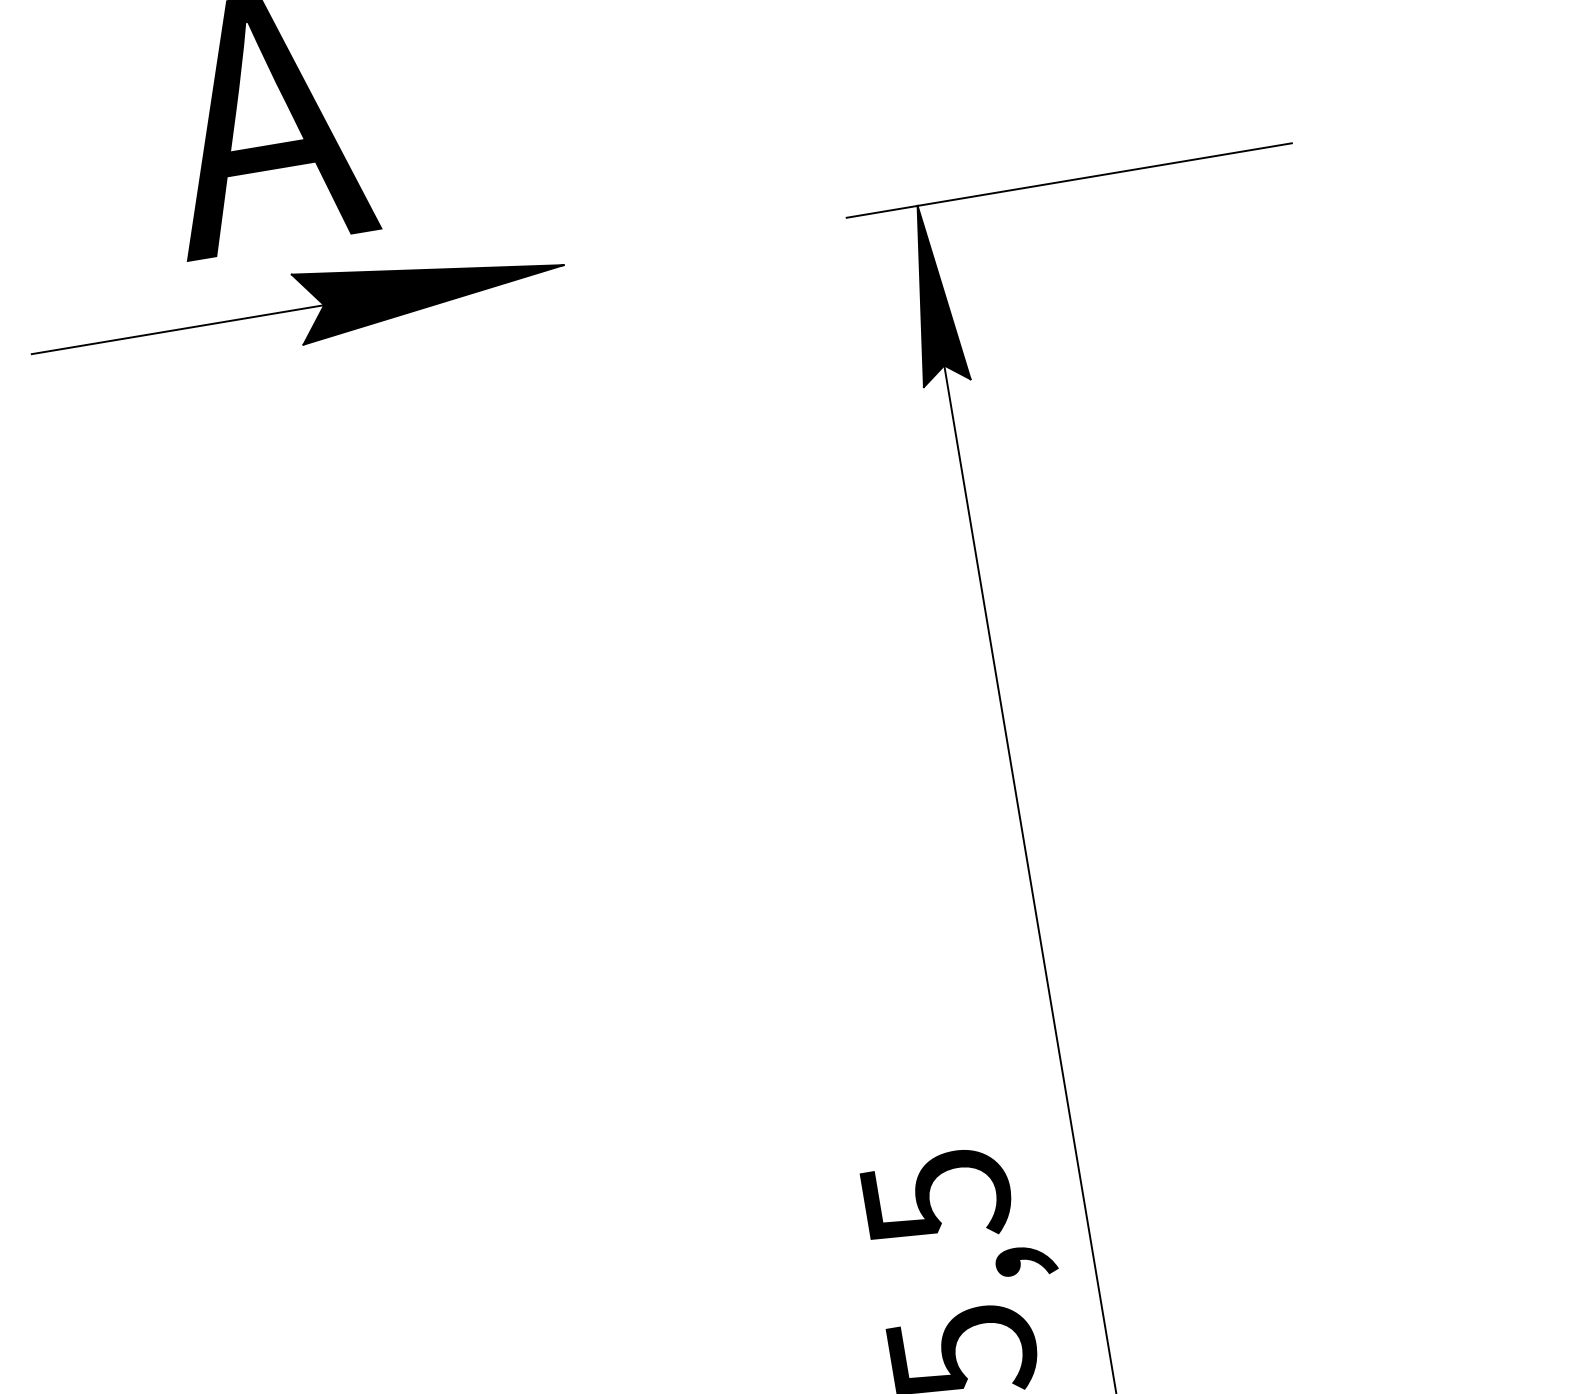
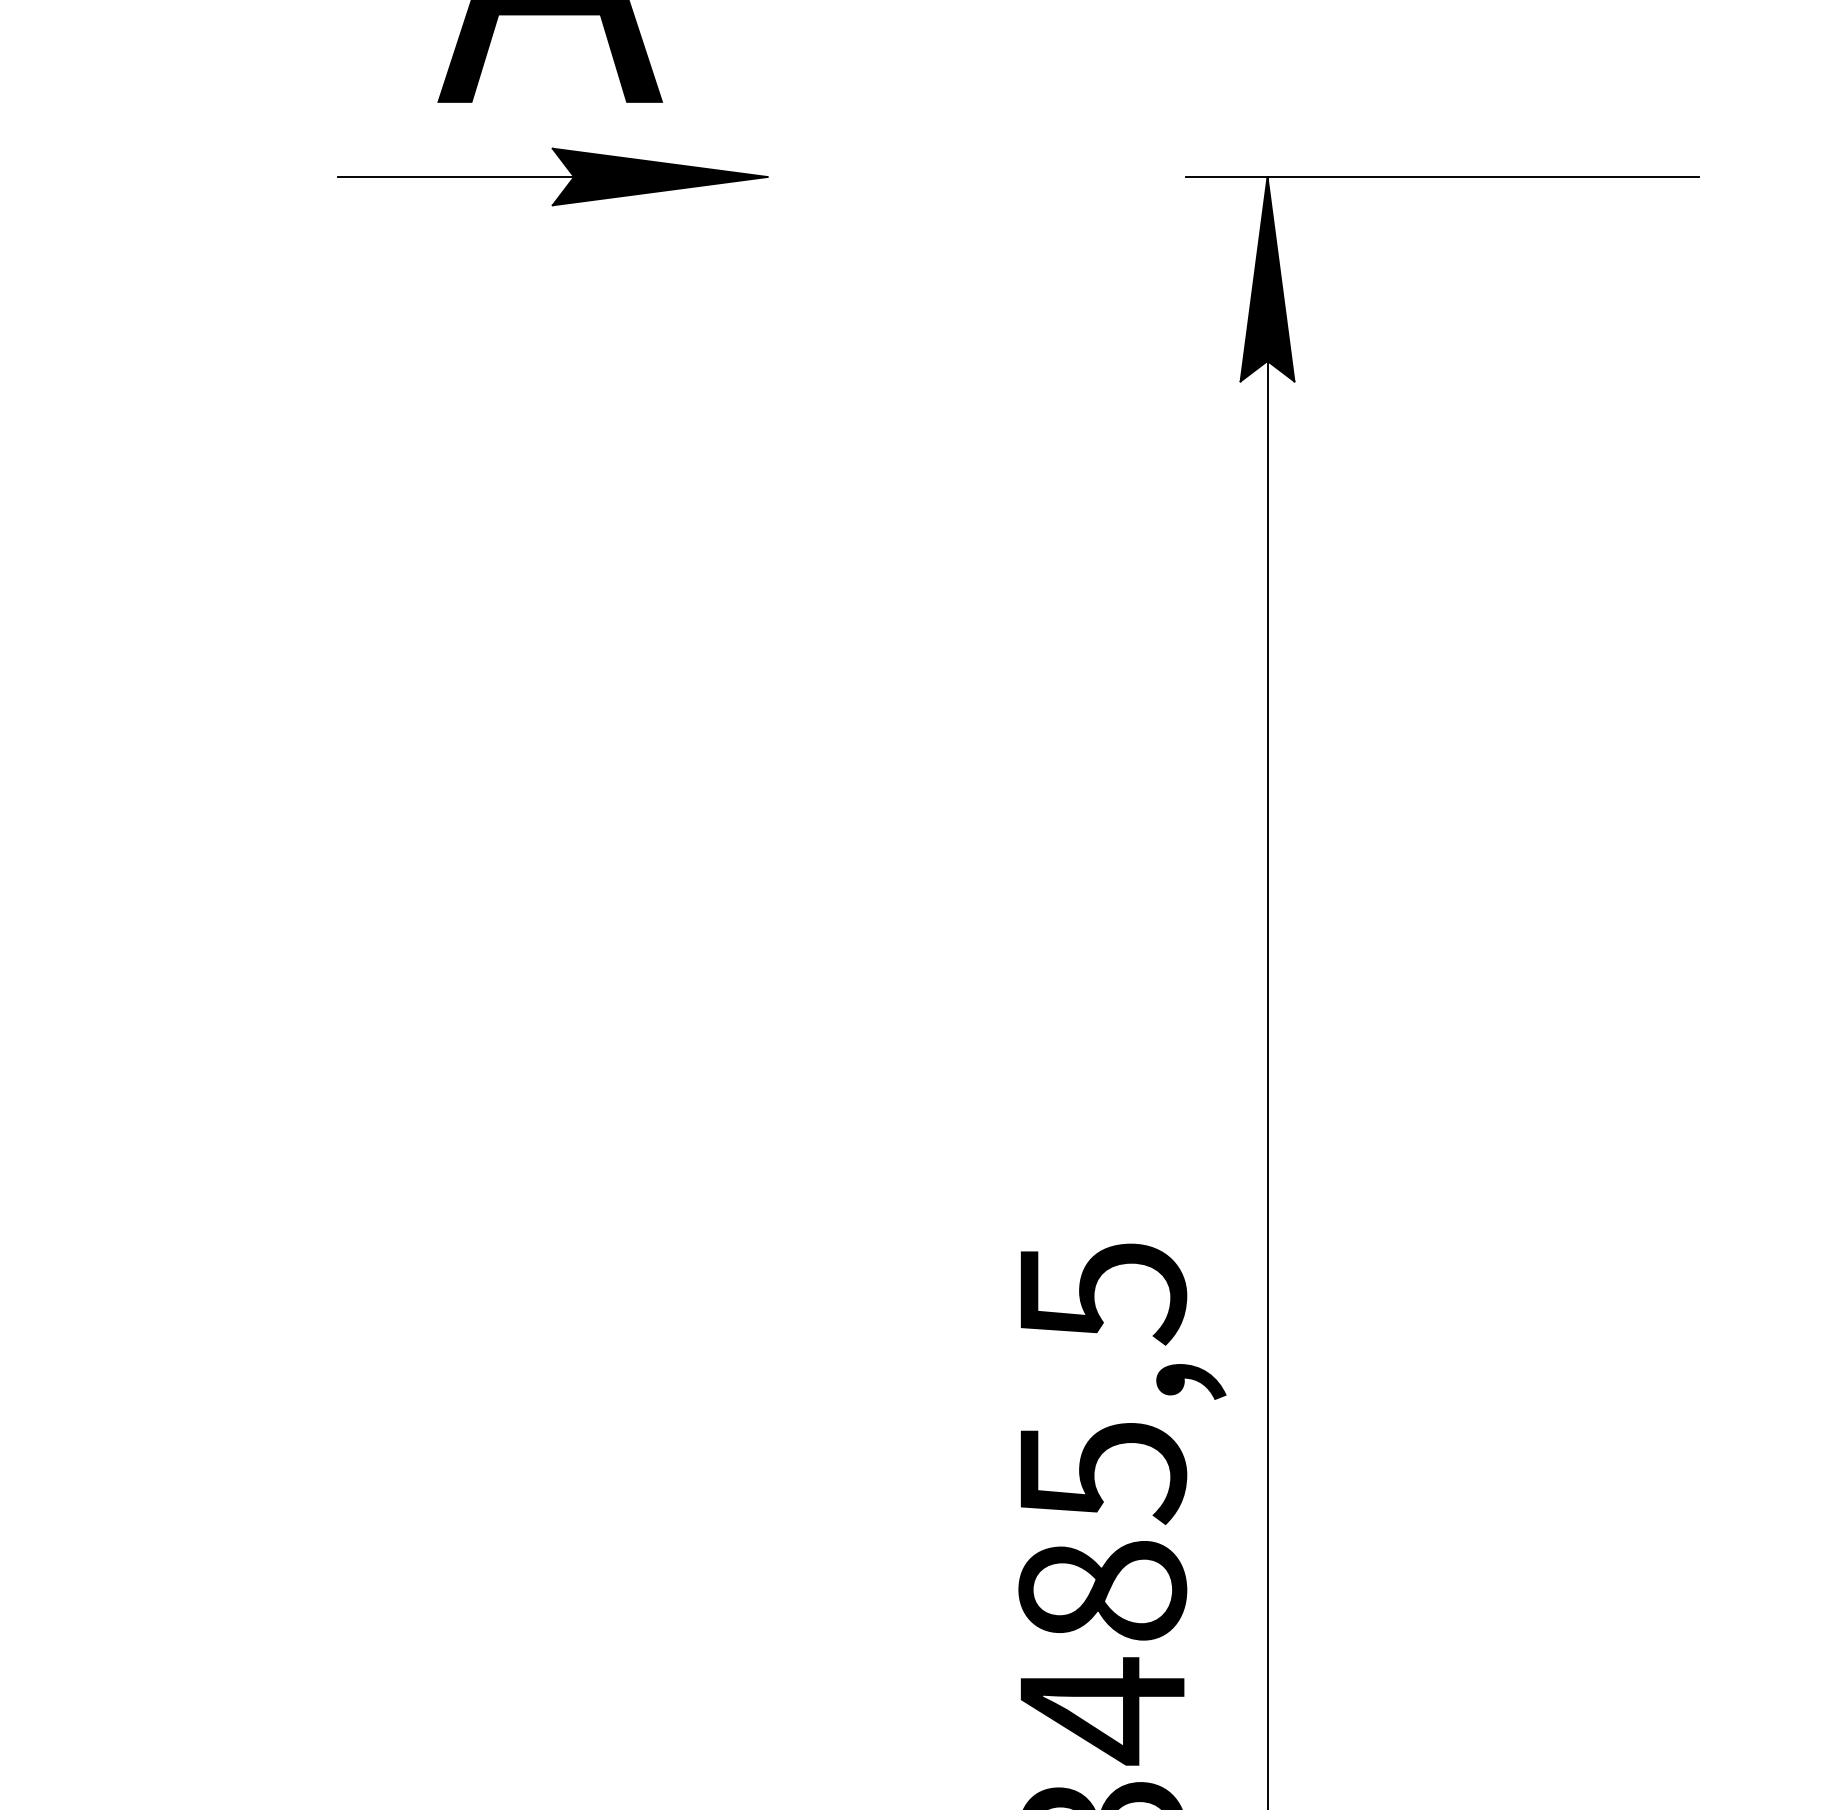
part: (297, 309) -> (552, 176), size x0.7

